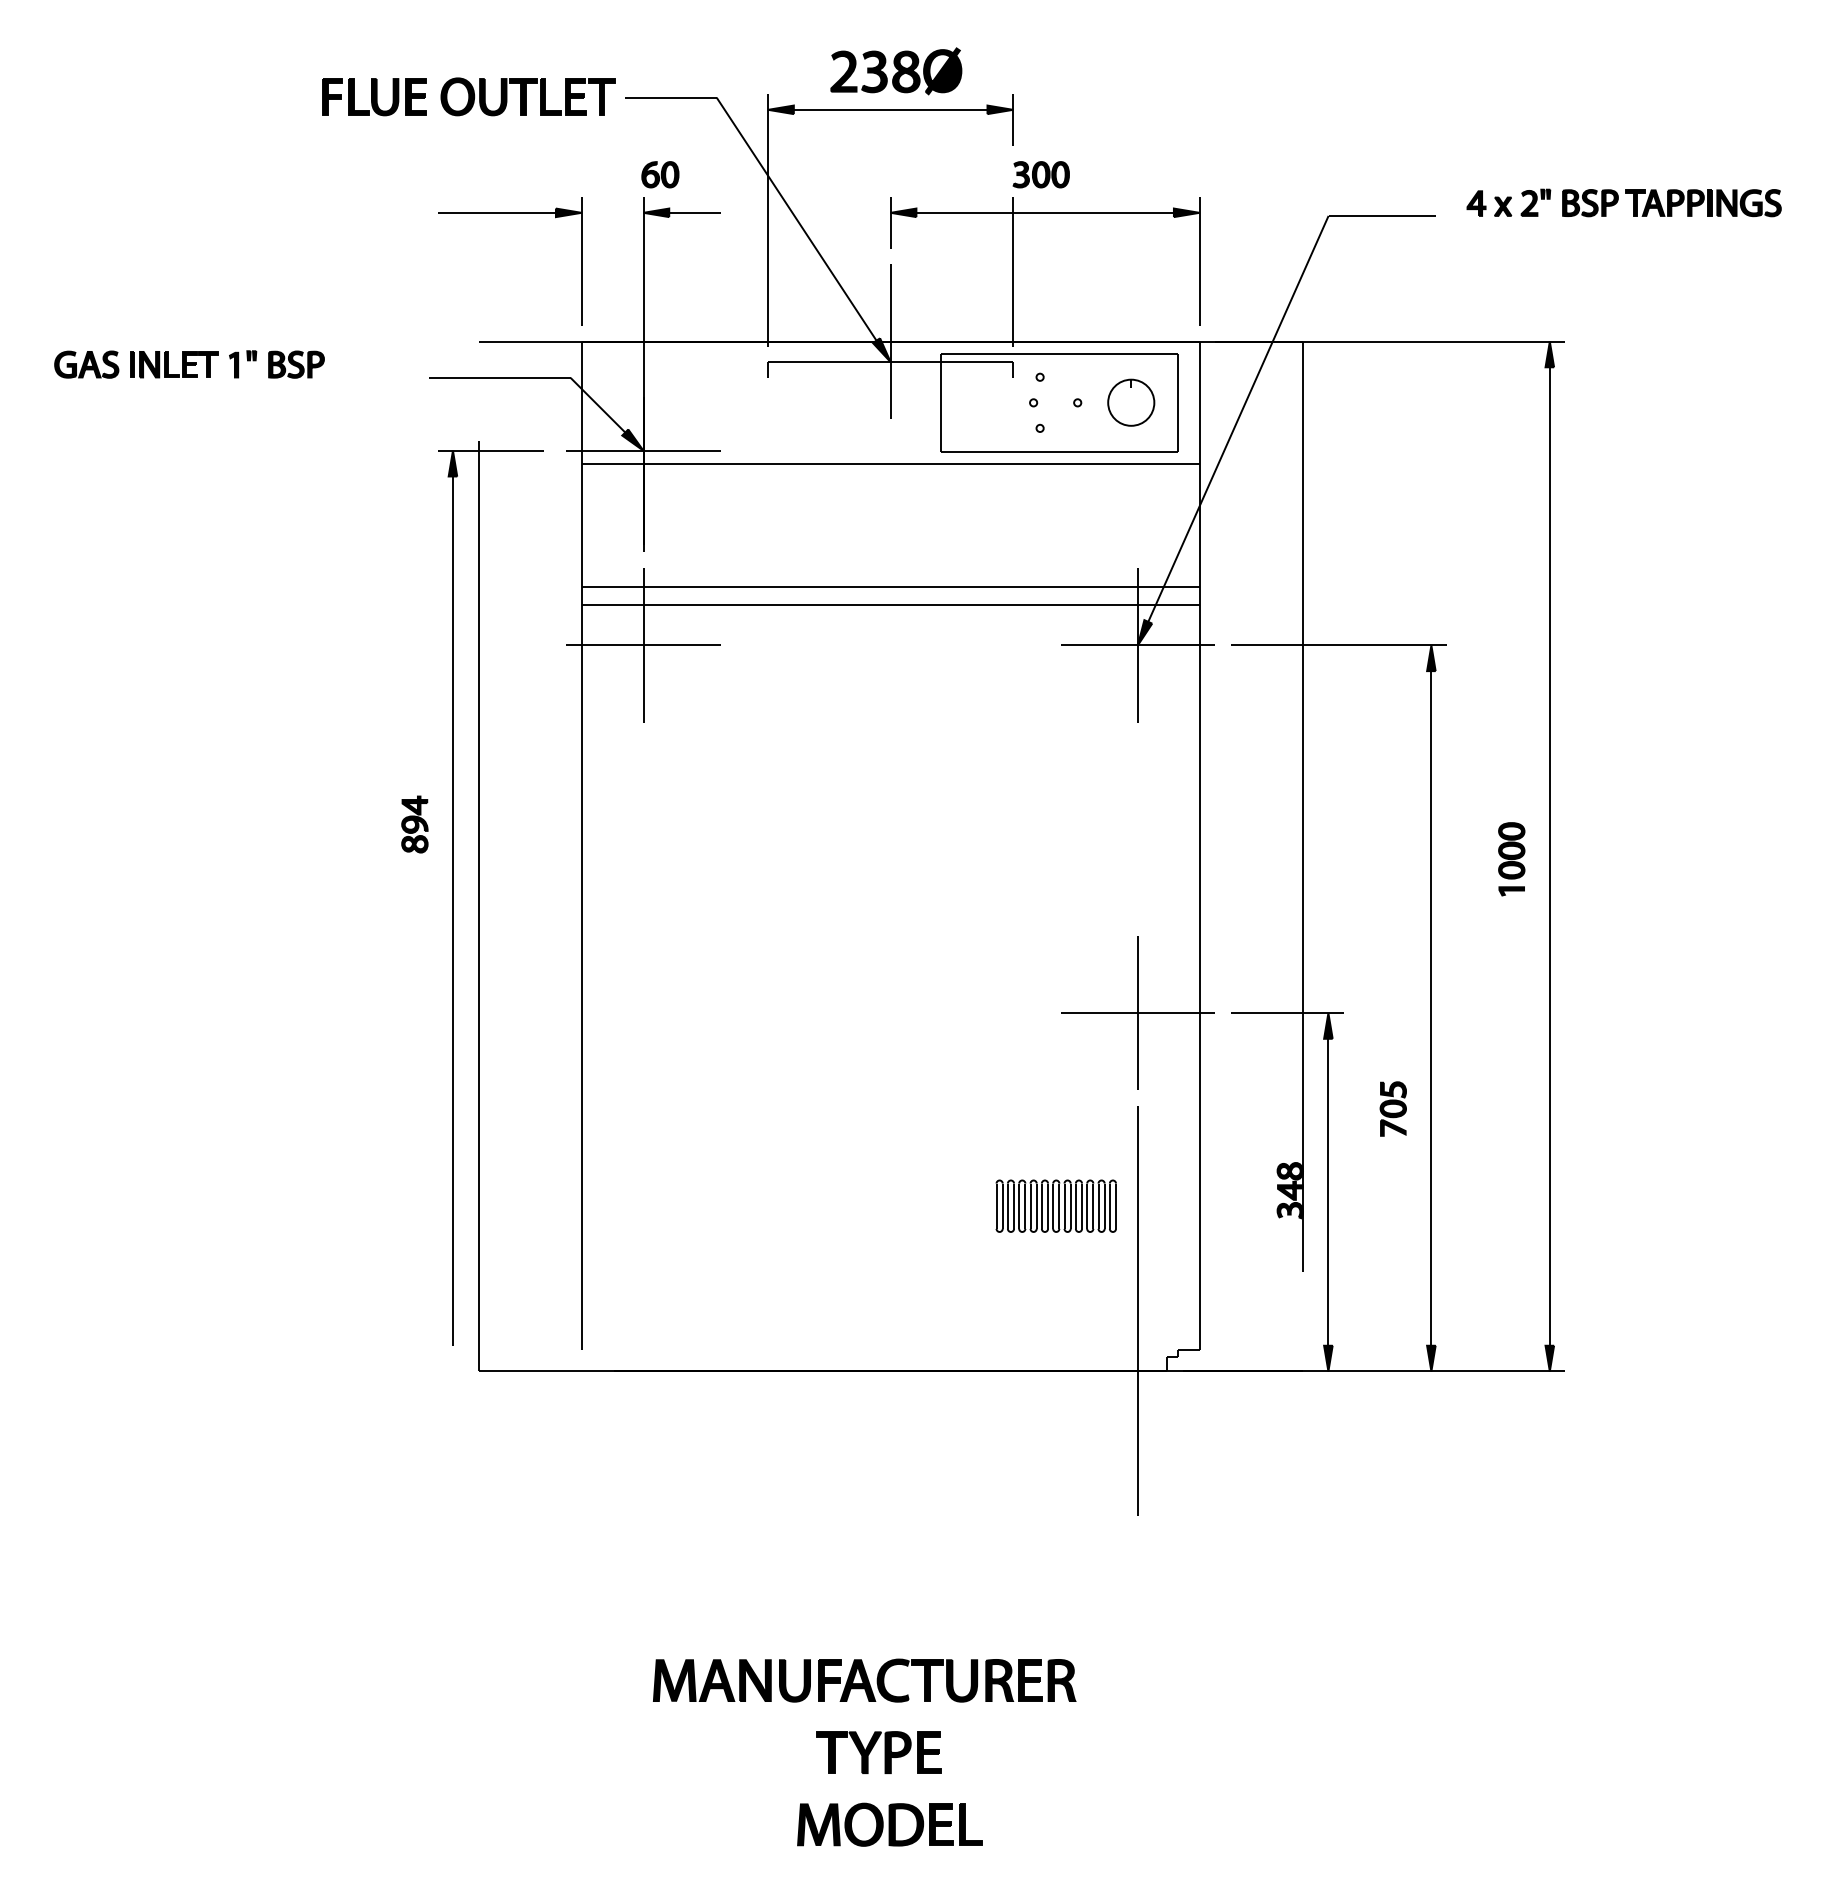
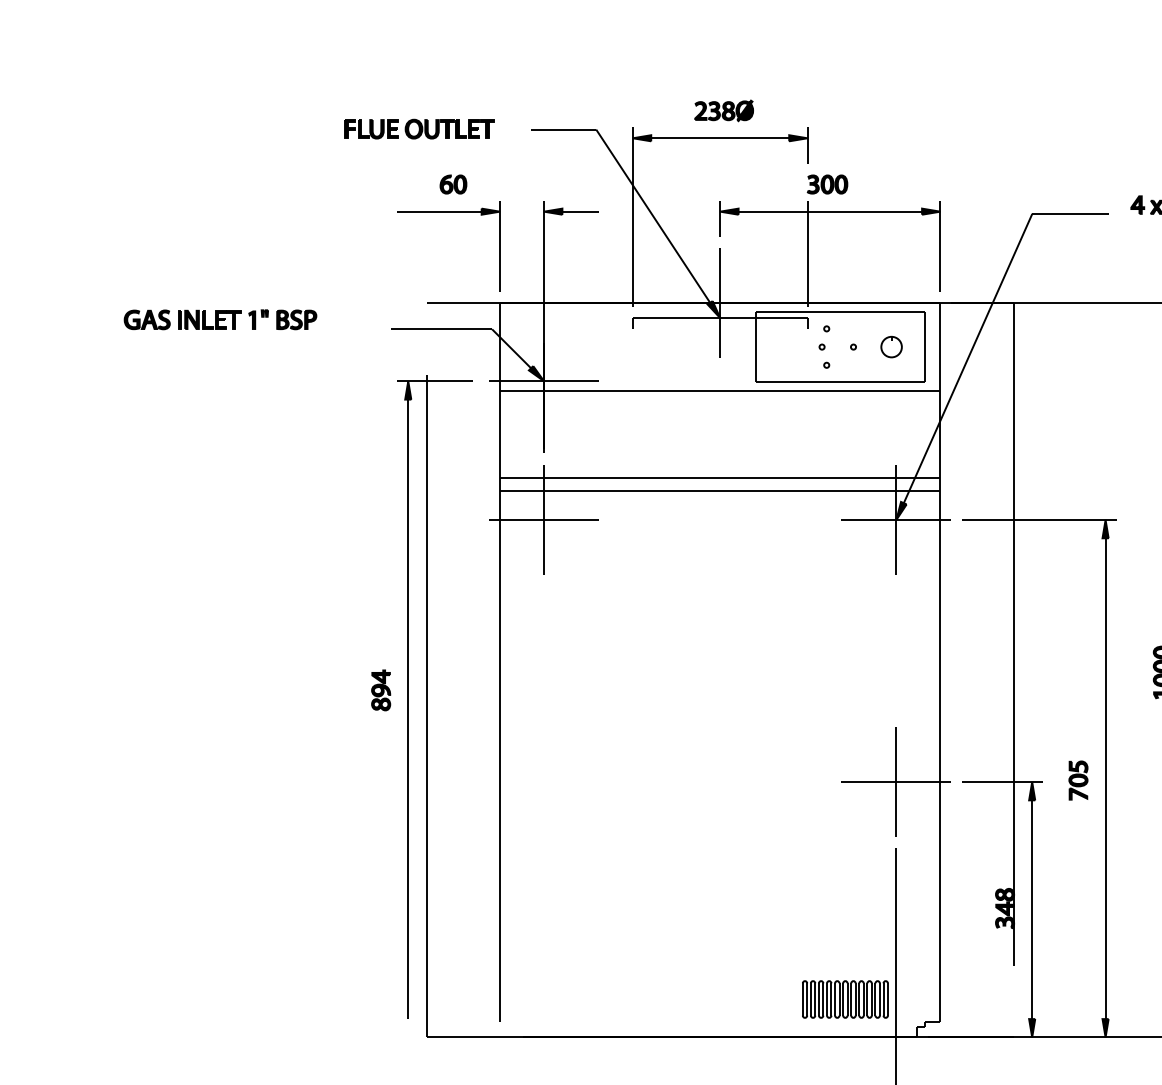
part: (895, 71) -> (723, 110), size x0.62
part: (468, 97) -> (419, 129), size x0.71
part: (660, 174) -> (453, 184), moved
part: (1130, 402) -> (891, 346), size x0.62
part: (414, 824) -> (380, 690), moved
part: (1392, 1108) -> (1077, 780), moved
part: (1055, 1205) -> (844, 998), moved

